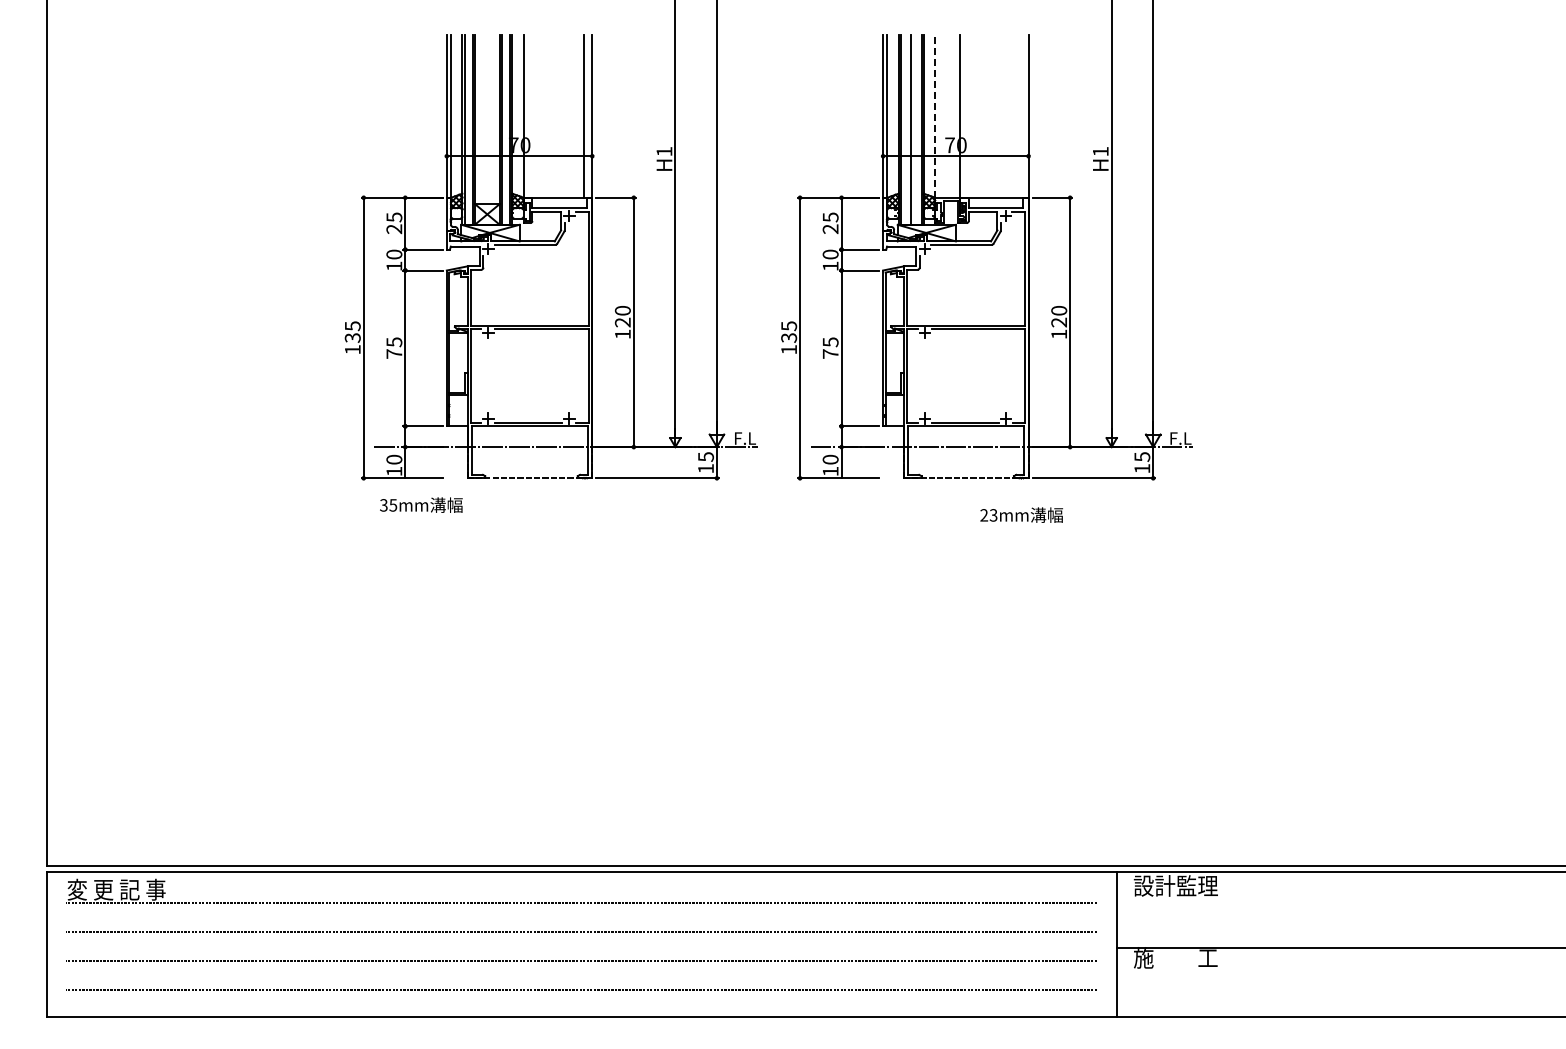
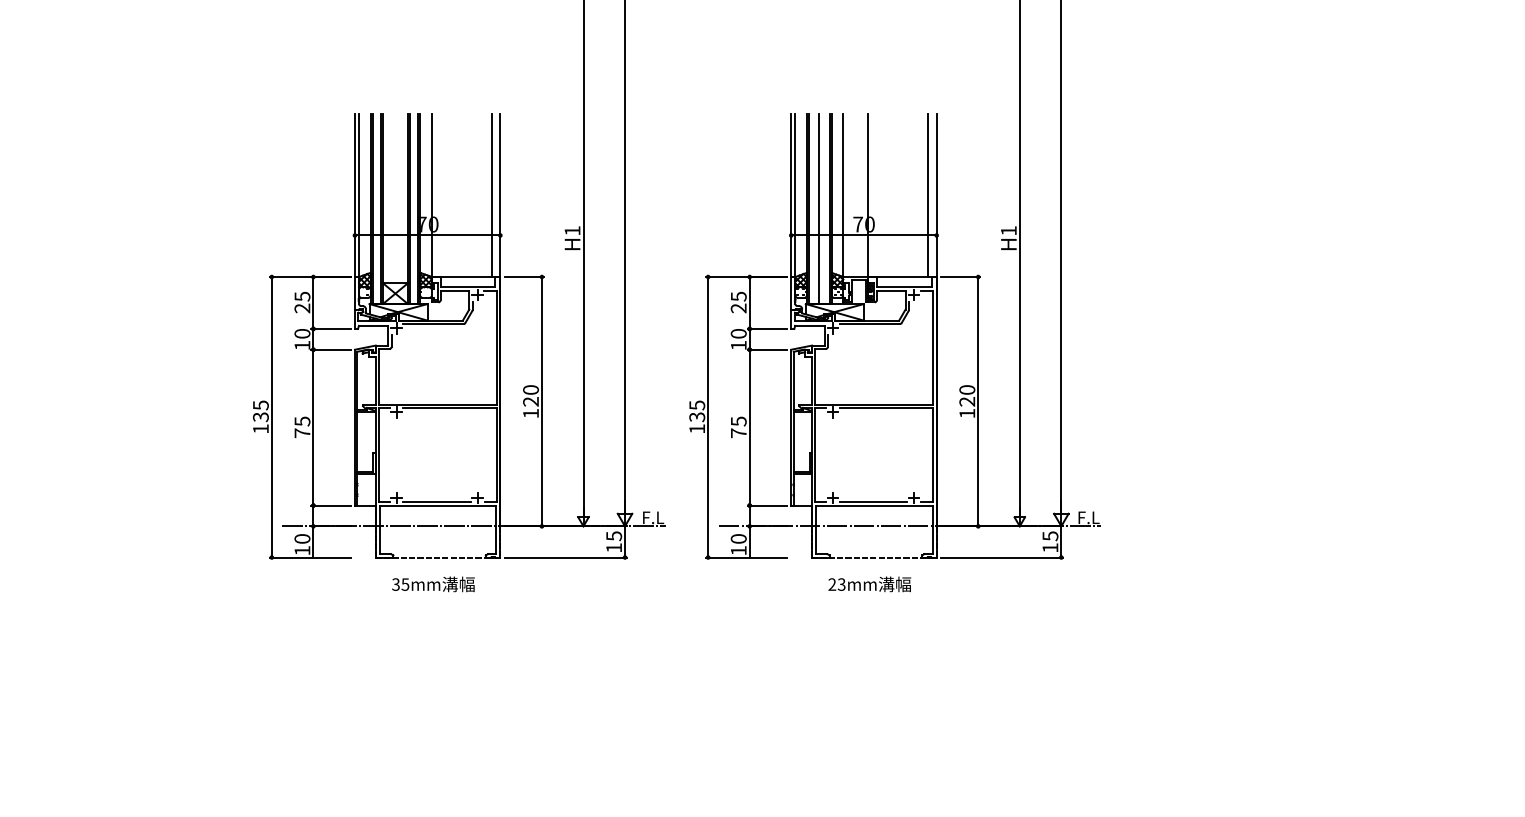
line: (1019, 115) -> (927, 194), added
line: (935, 116) -> (843, 195), dashed -> solid
text: (421, 504) -> (433, 583), moved
text: (1021, 514) -> (869, 583), moved

